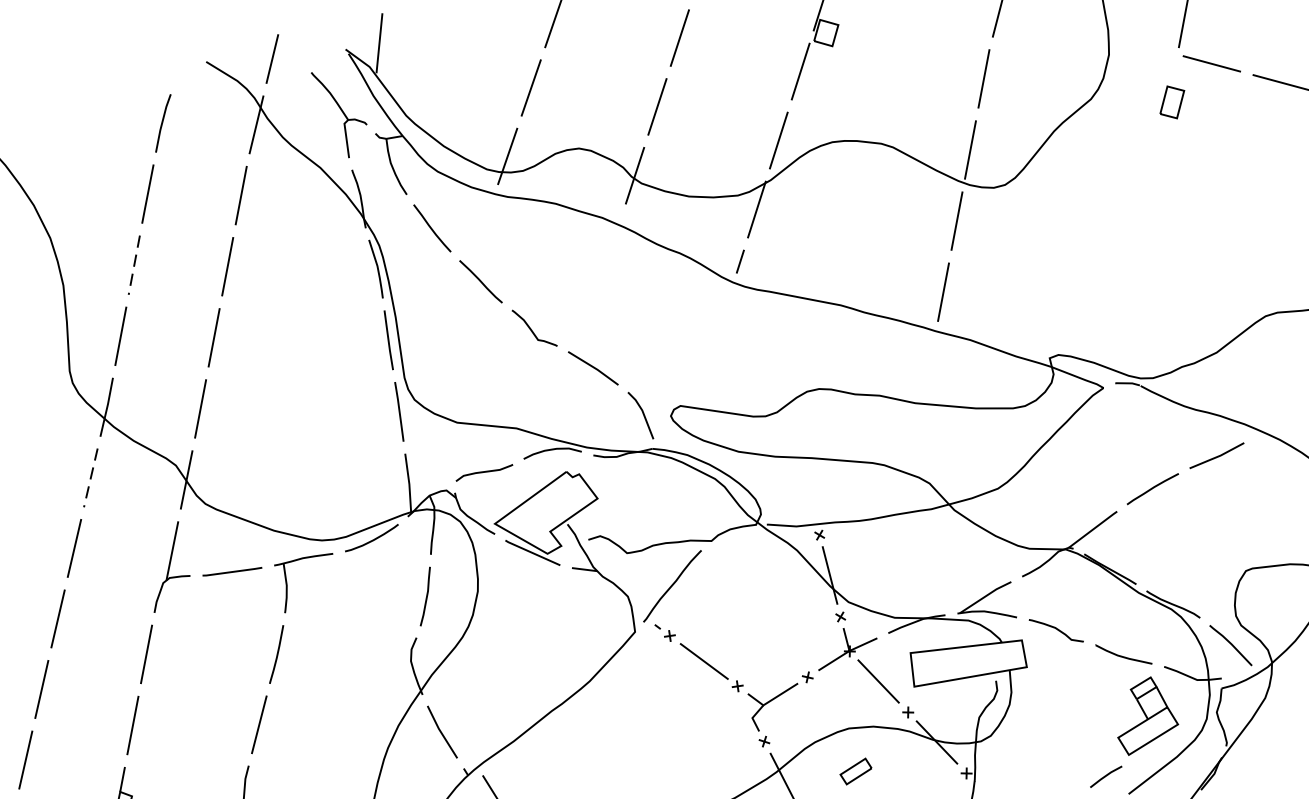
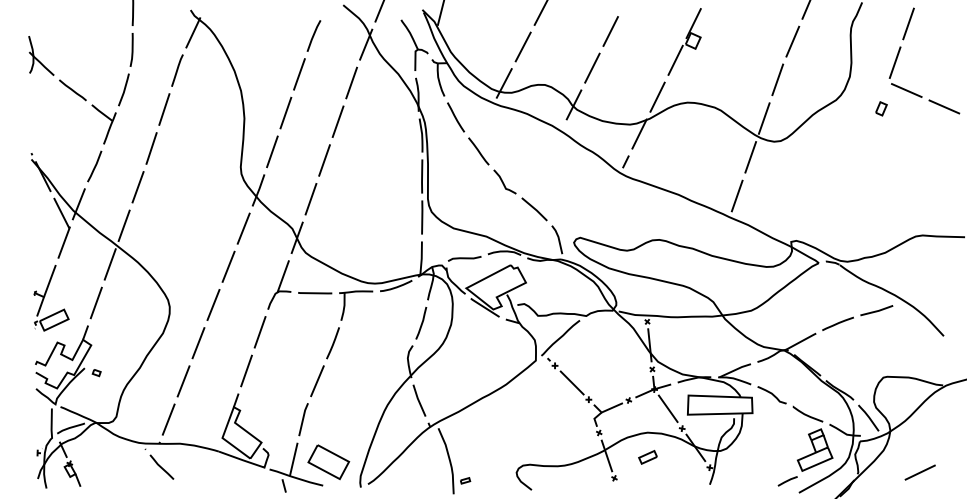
part: (1172, 101) -> (881, 108), size x0.71
line: (133, 265) -> (285, 113), dashed -> solid
line: (90, 479) -> (243, 229), dashed -> solid

